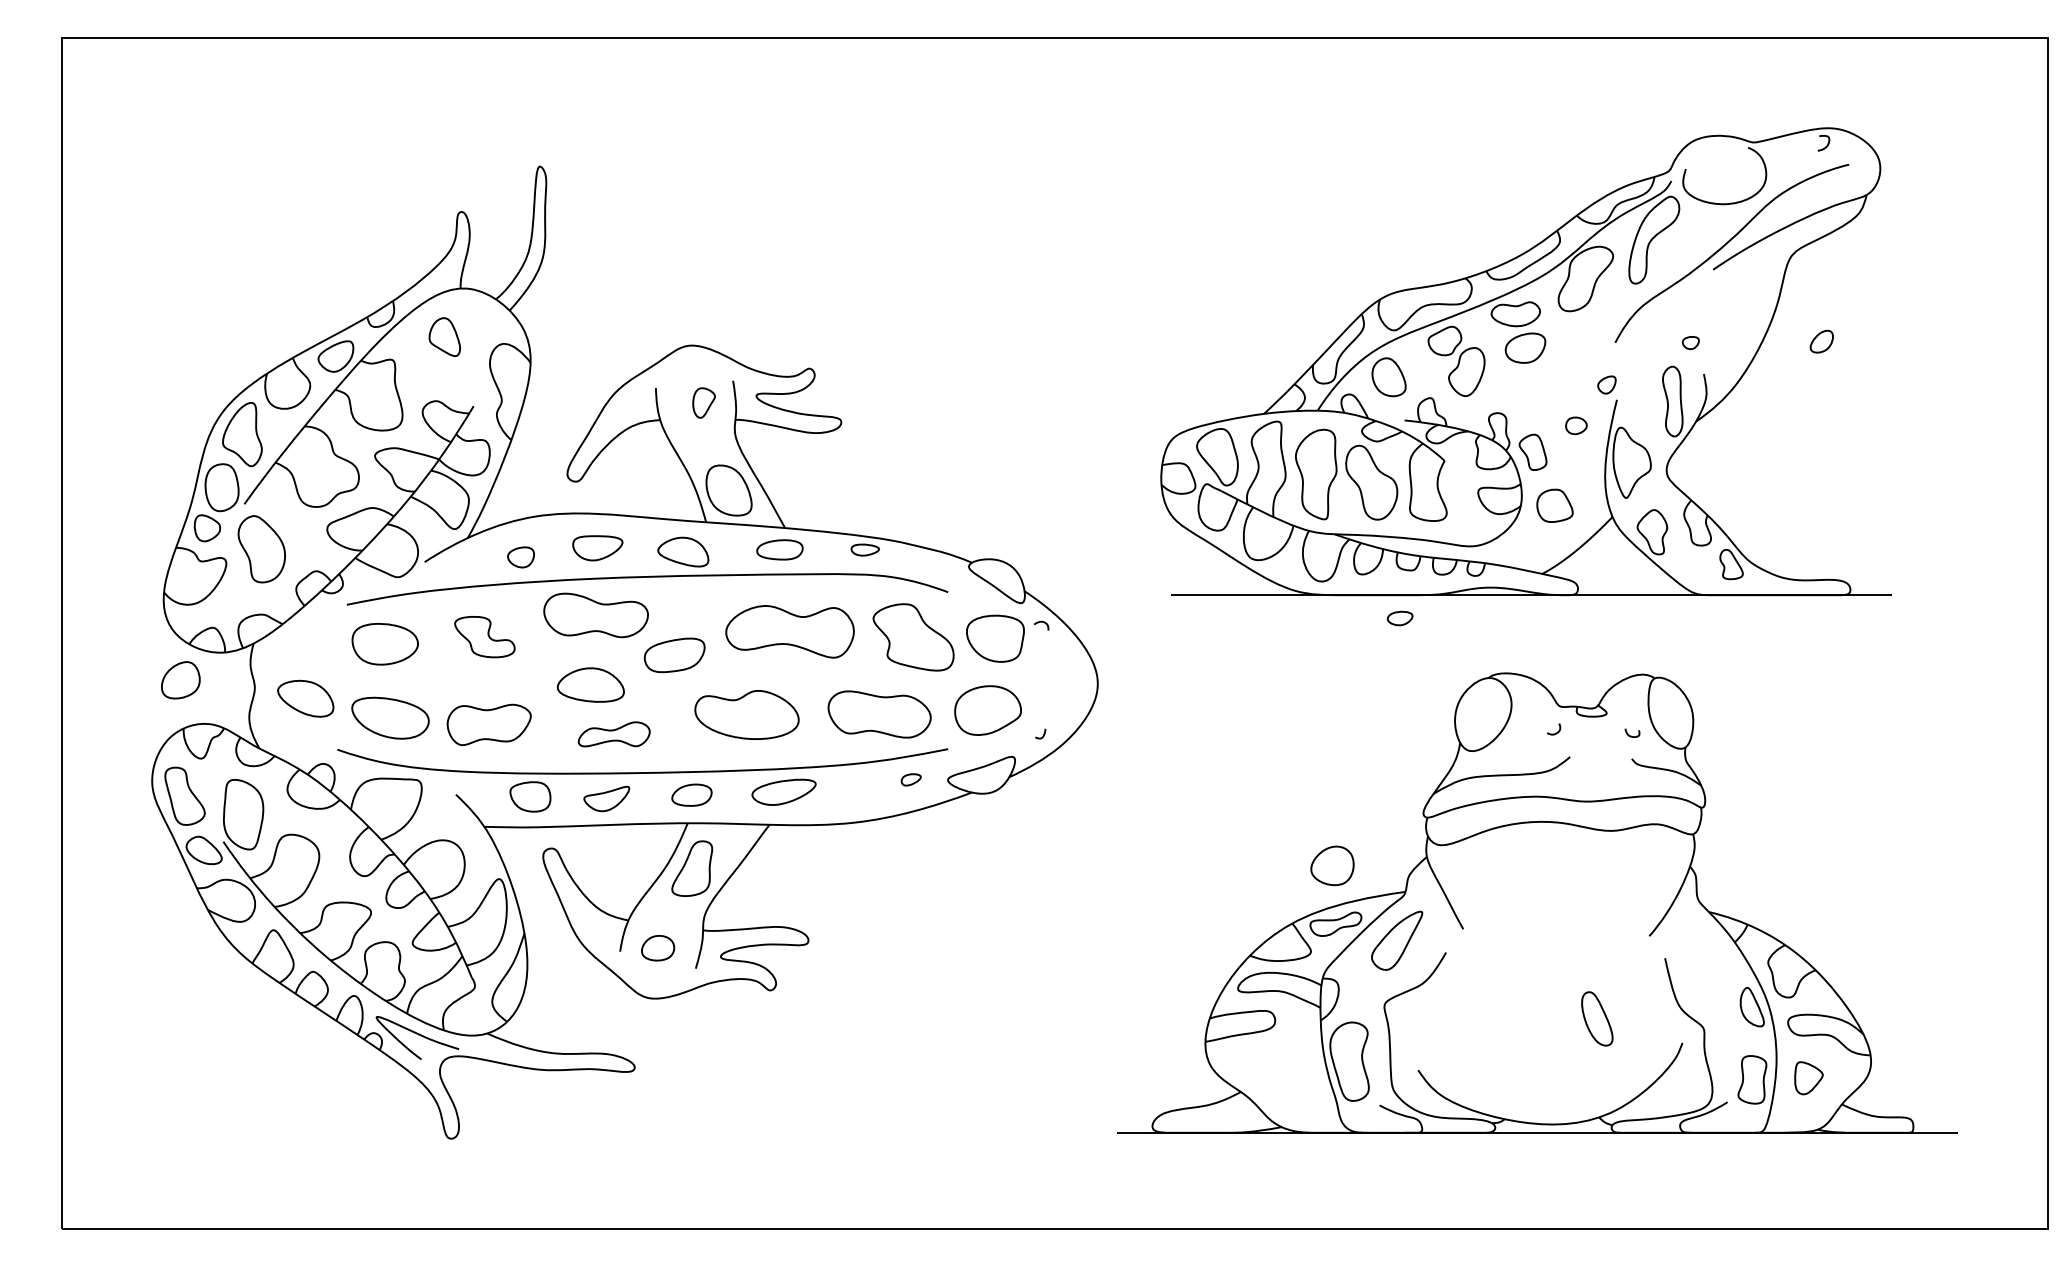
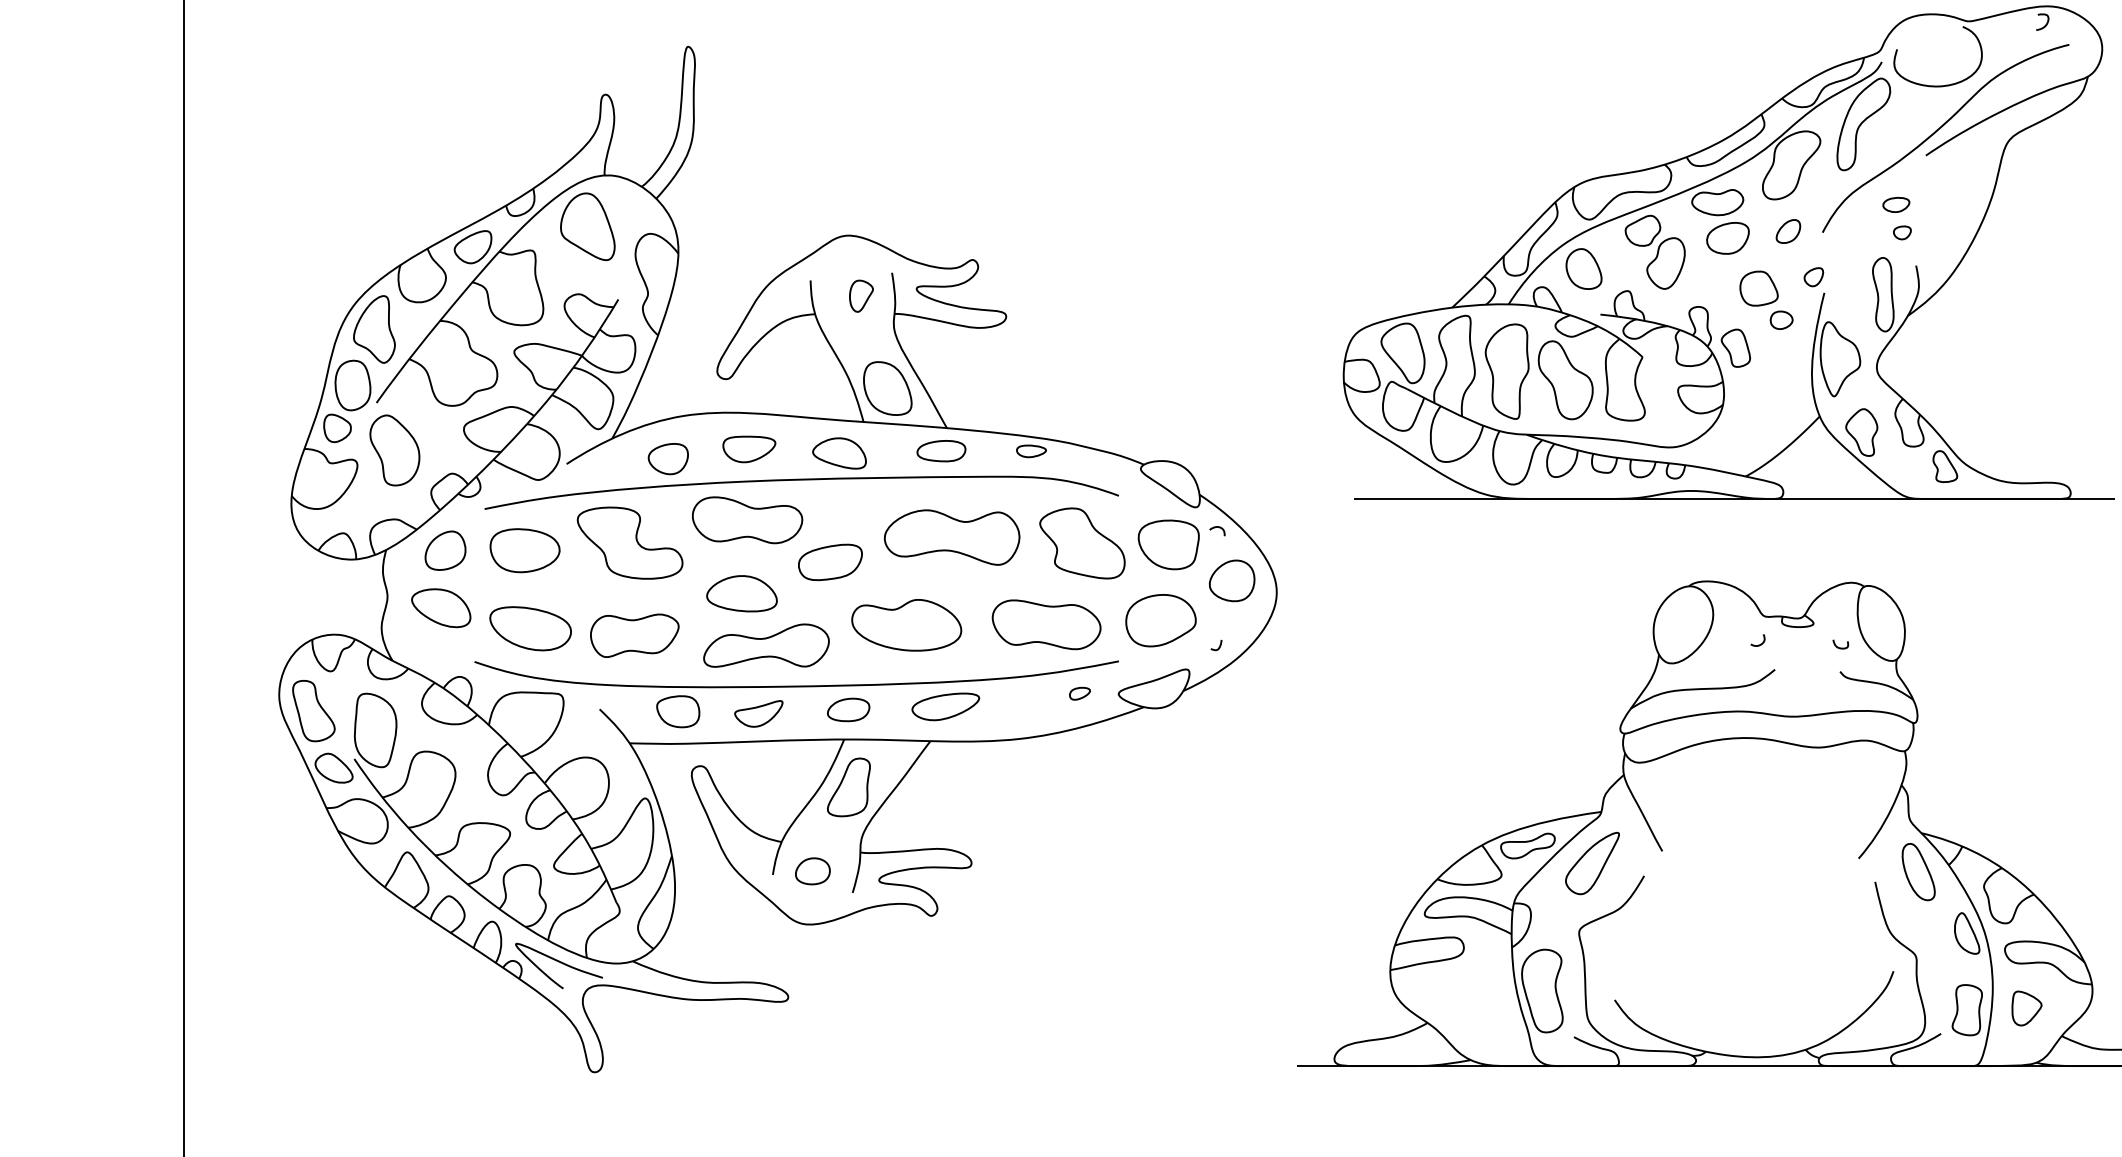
part: (444, 336) -> (587, 226), size x1.67
part: (1821, 341) -> (1788, 231), moved
part: (1554, 505) -> (1758, 288), moved
part: (520, 557) -> (667, 459), size x1.43
part: (1399, 618) -> (1895, 204), moved
part: (484, 636) -> (629, 542), size x1.67
part: (180, 680) -> (445, 550), moved
part: (614, 734) -> (766, 645), size x1.67
part: (1332, 865) -> (1232, 580), moved
part: (1597, 1018) -> (1918, 871), moved

